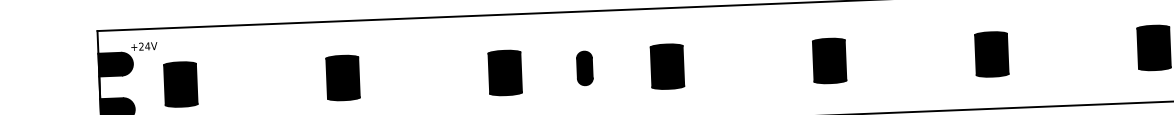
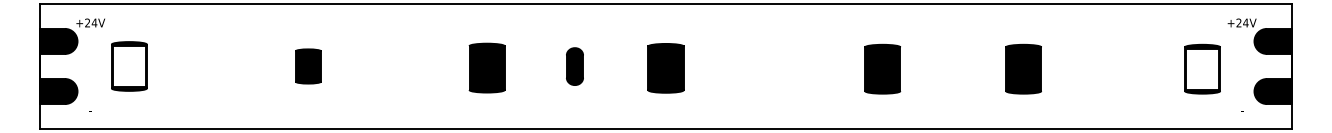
fill: (1153, 47) -> (1202, 68), removed
part: (829, 60) -> (882, 68), moved
part: (343, 78) -> (308, 66), size x0.7
fill: (180, 84) -> (129, 66), removed

